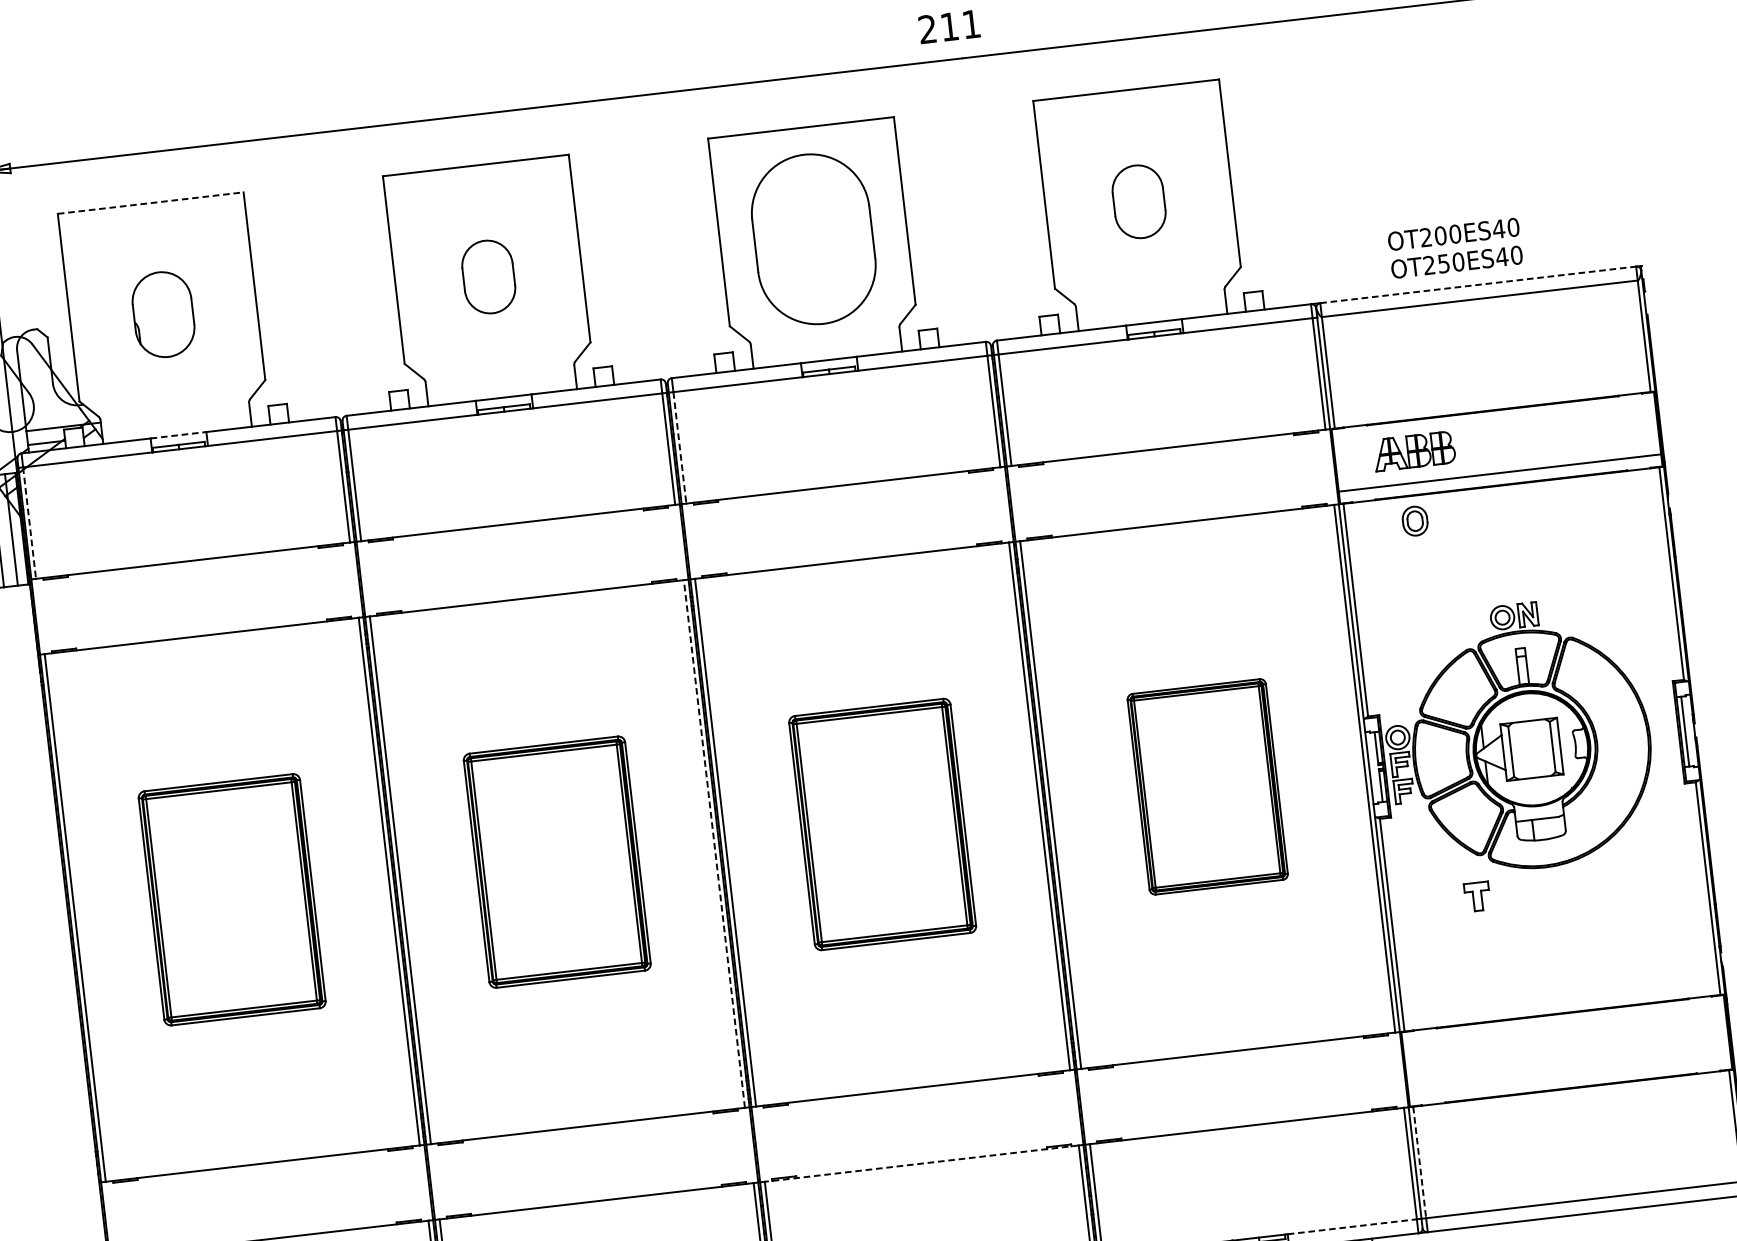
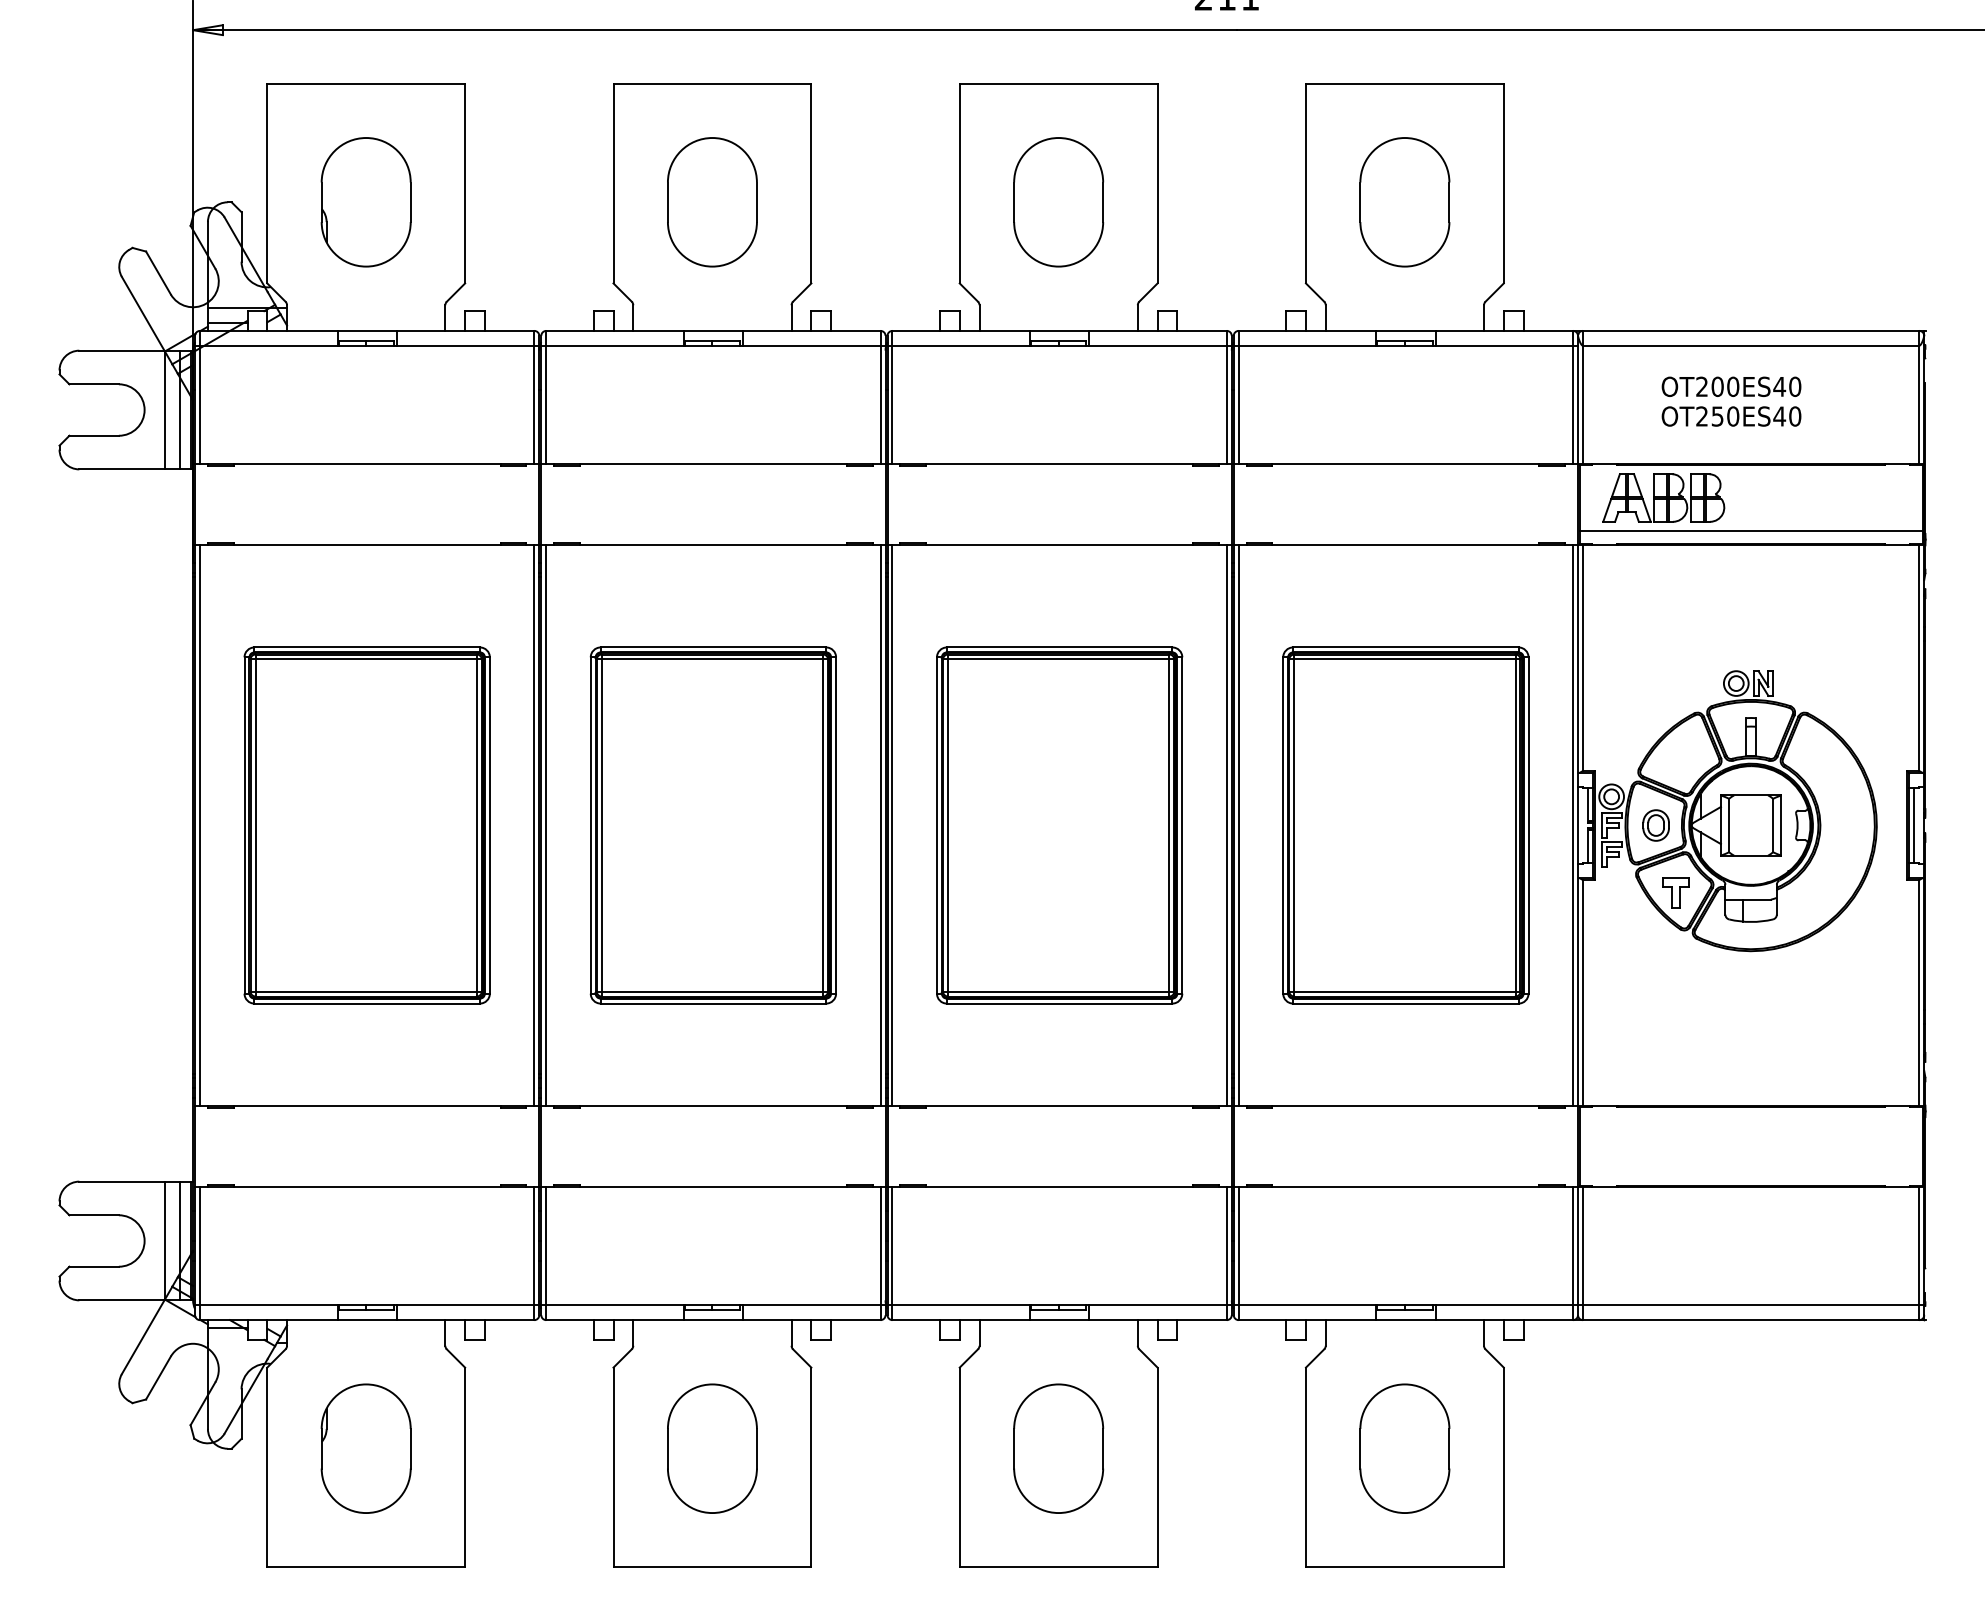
part: (1138, 201) -> (1404, 202), size x1.67
line: (150, 202) -> (366, 83), dashed -> solid
part: (813, 239) -> (1058, 202), size x0.71
text: (1455, 248) -> (1731, 401), moved
part: (488, 277) -> (712, 202), size x1.67
line: (1478, 284) -> (1751, 330), dashed -> solid
part: (162, 314) -> (365, 202), size x1.43
line: (178, 434) -> (367, 330), dashed -> solid
line: (679, 448) -> (892, 405), dashed -> solid
part: (1414, 450) -> (1663, 497), size x1.43
part: (1414, 521) -> (1655, 825), moved
line: (30, 523) -> (200, 405), dashed -> solid
part: (1207, 786) -> (1405, 825), size x1.67
part: (882, 824) -> (1059, 825), size x1.43
line: (714, 843) -> (880, 825), dashed -> solid
part: (556, 862) -> (712, 825), size x1.43
part: (1477, 896) -> (1675, 892), moved
part: (231, 899) -> (366, 825), size x1.43
line: (921, 1163) -> (1059, 1186), dashed -> solid
line: (1419, 1163) -> (1582, 1246), dashed -> solid
line: (1352, 1226) -> (1504, 1305), dashed -> solid

